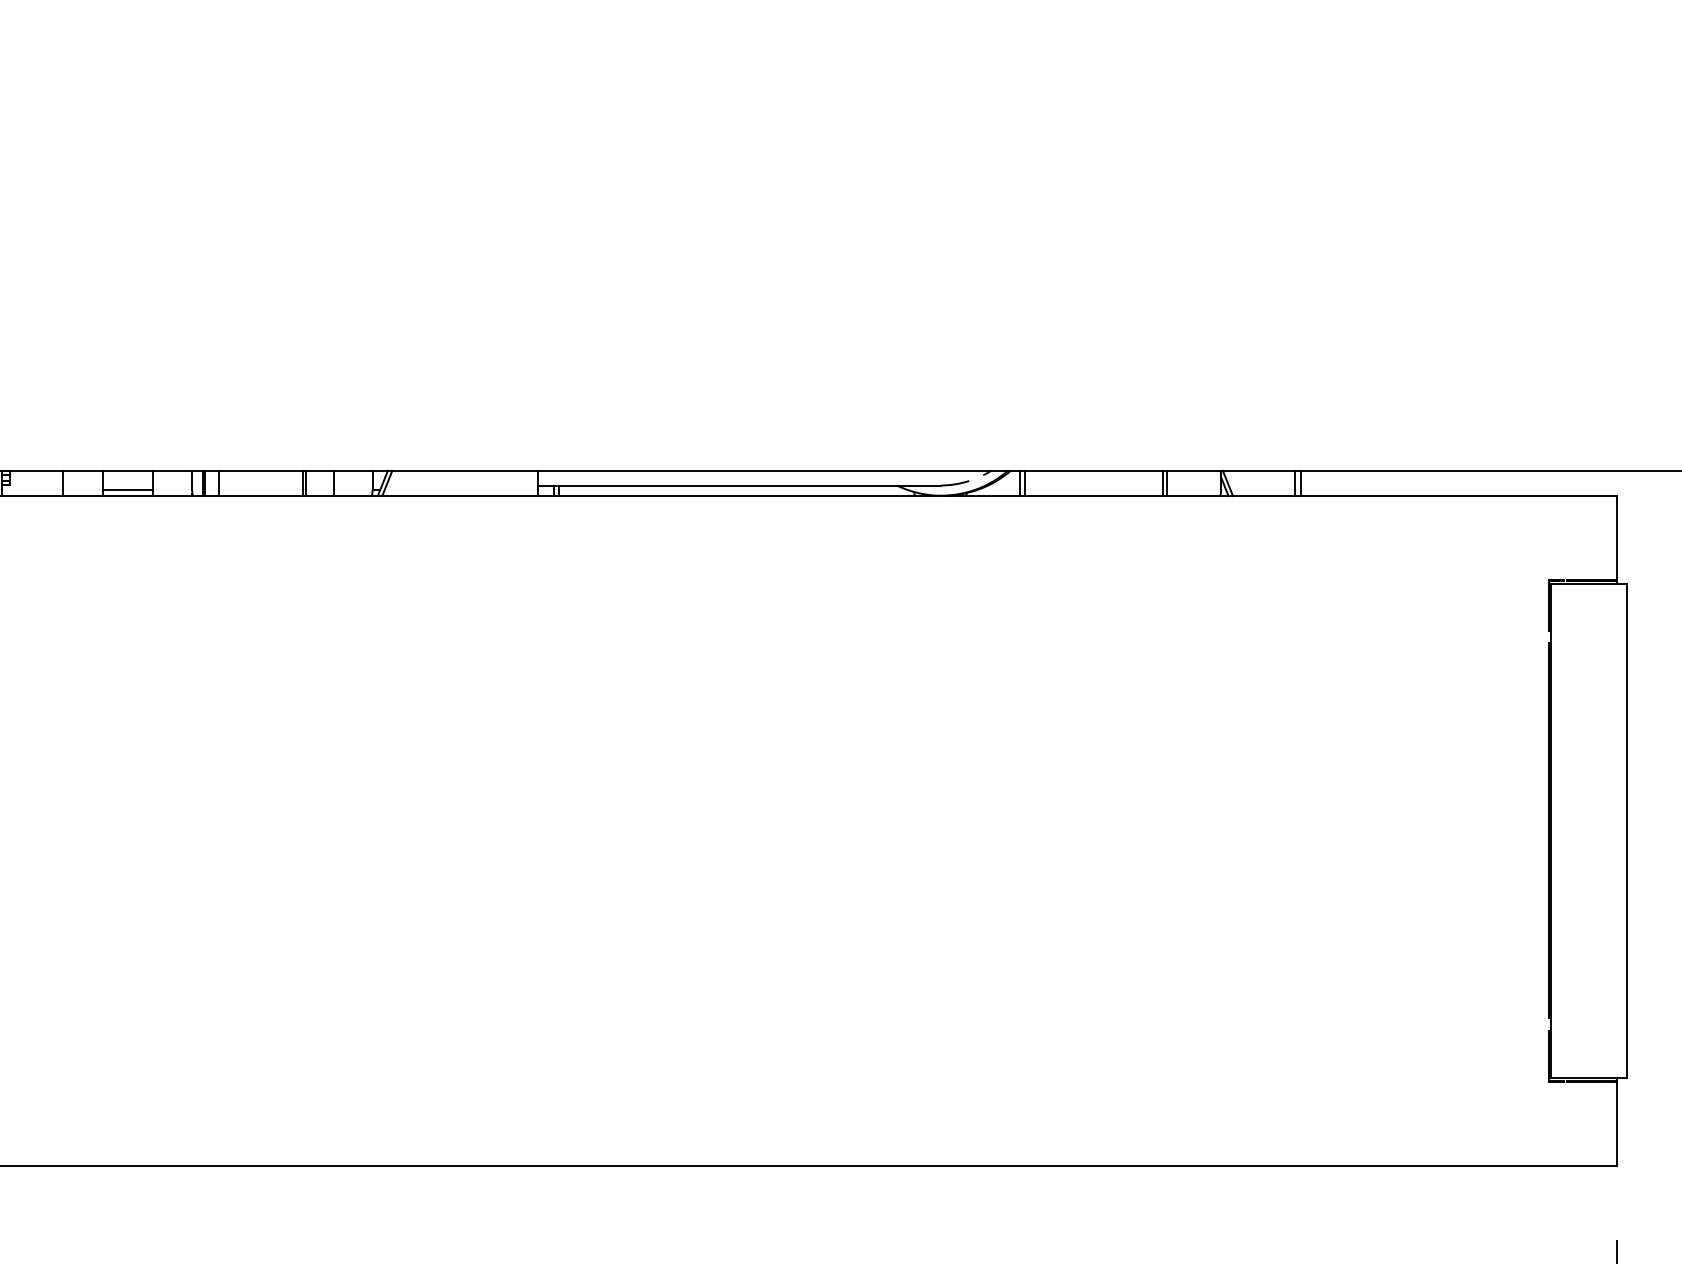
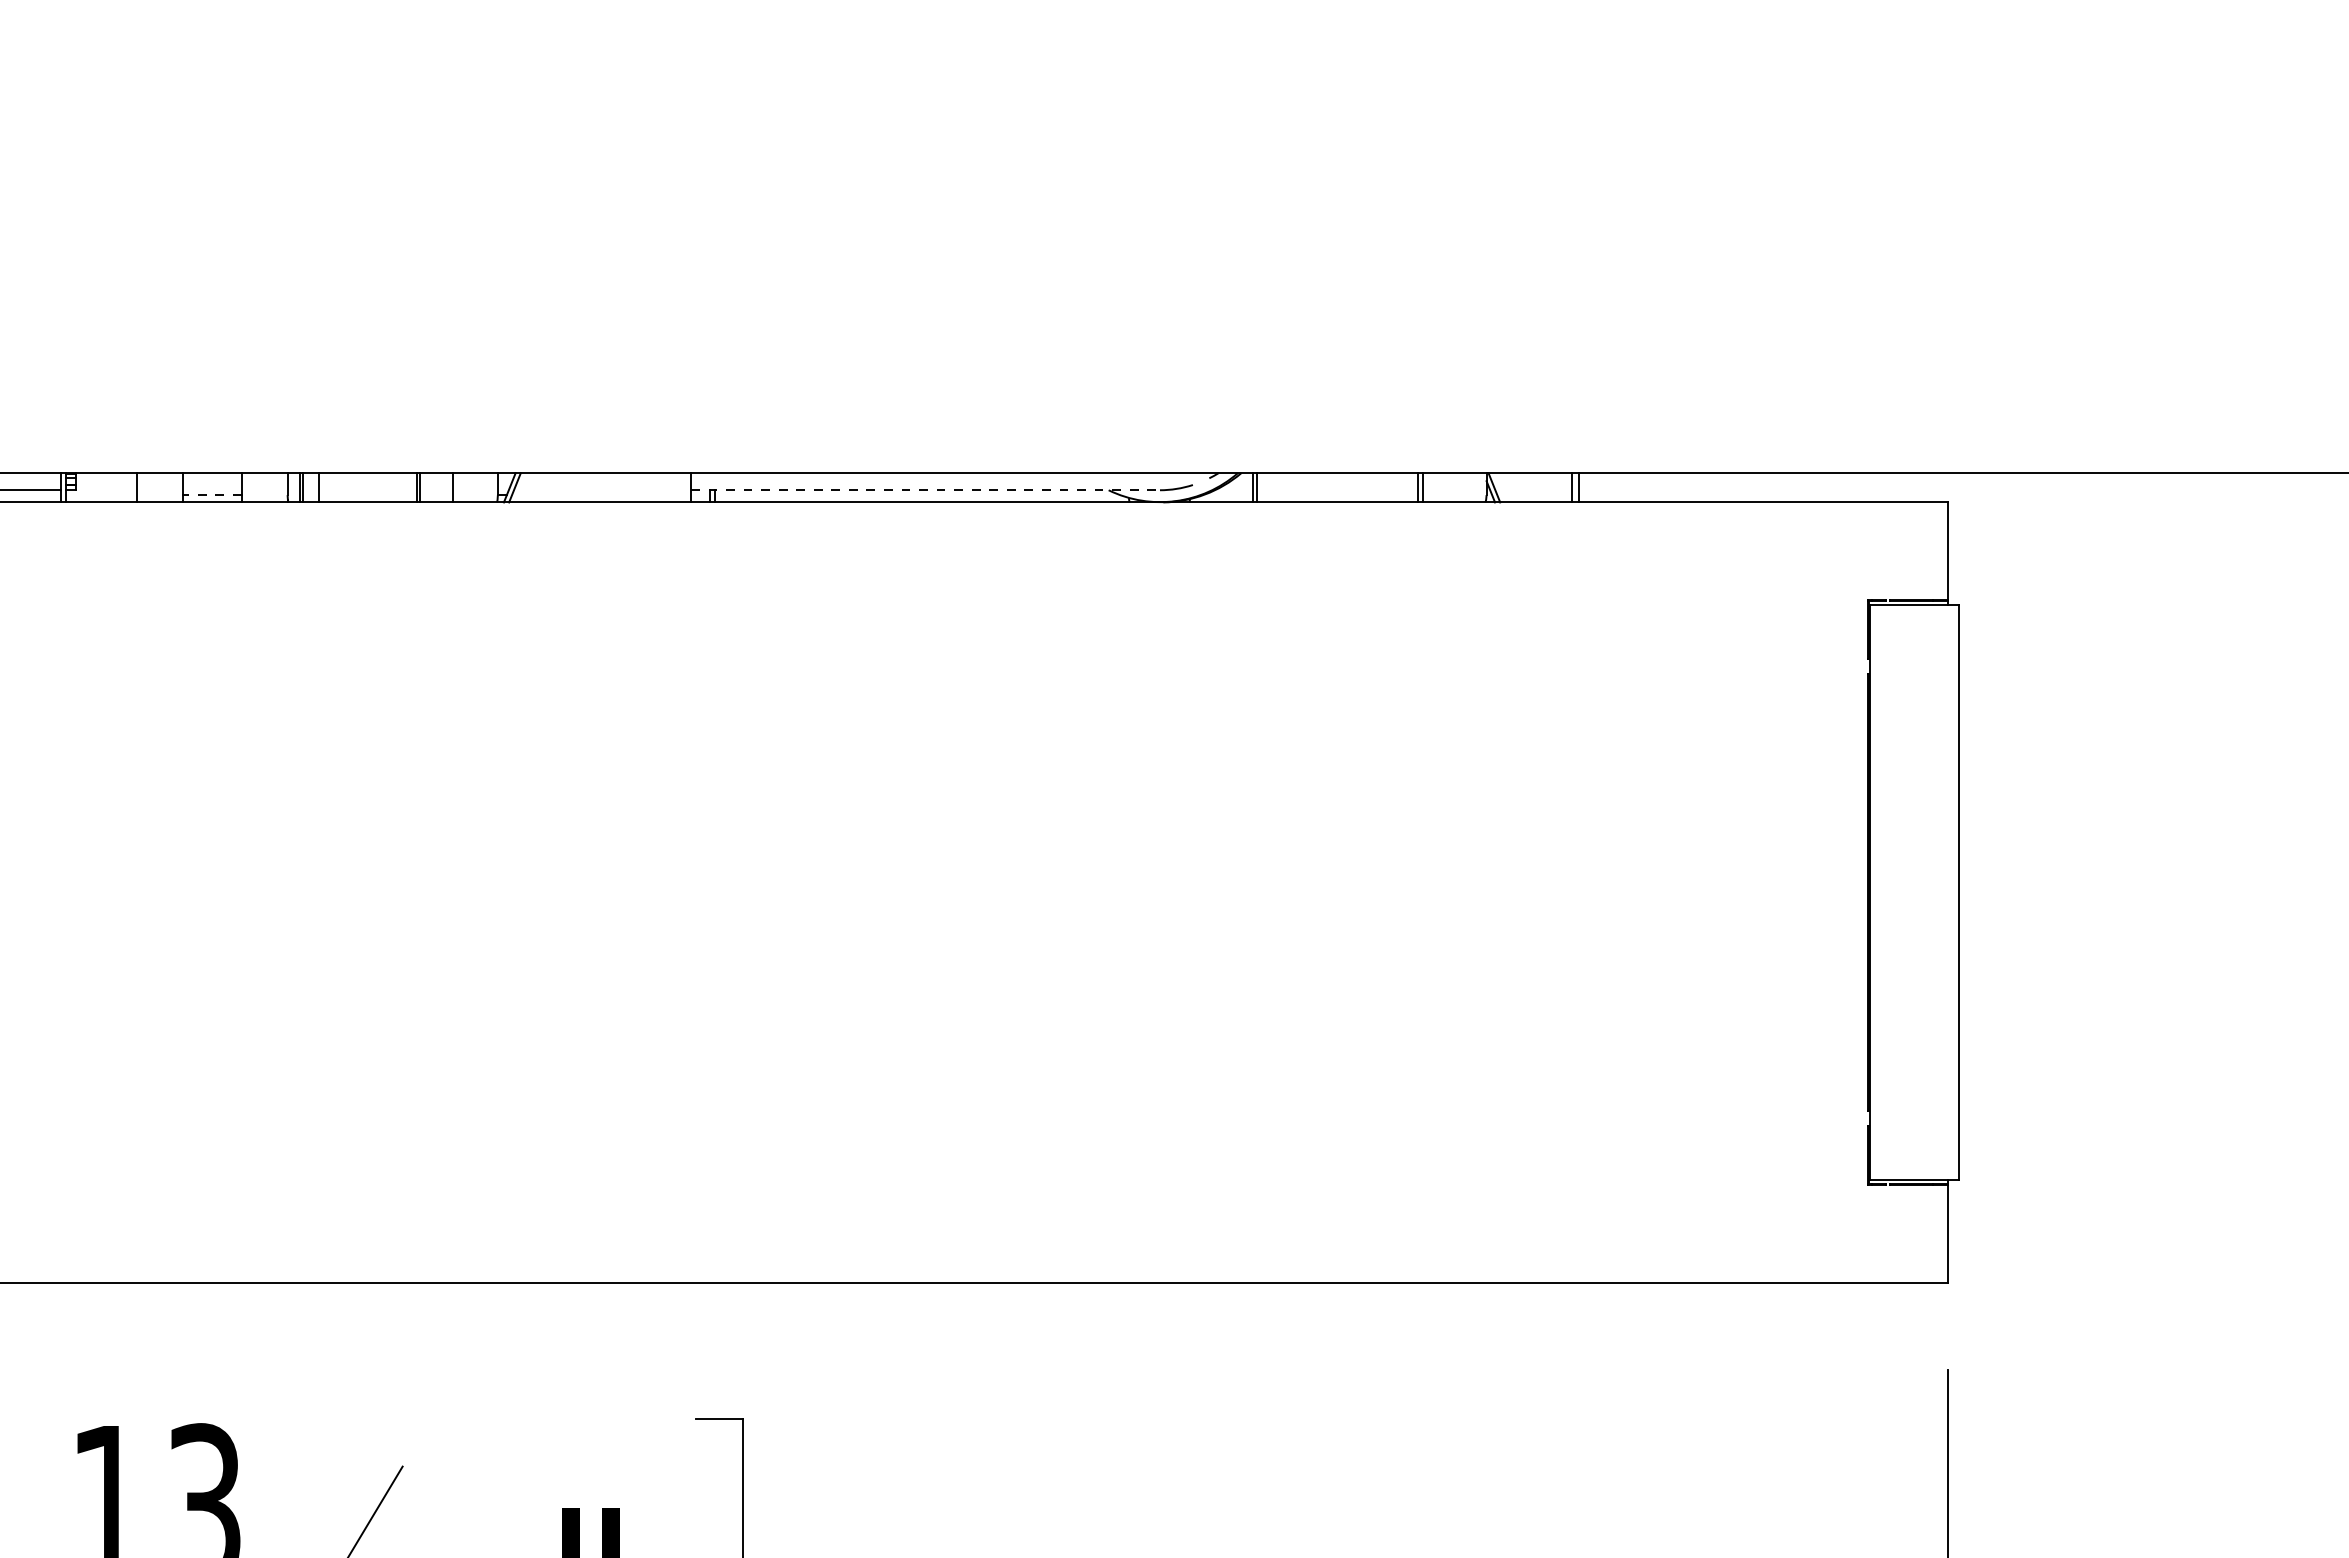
line: (739, 485) -> (925, 490), solid -> dashed
line: (126, 490) -> (211, 495), solid -> dashed

